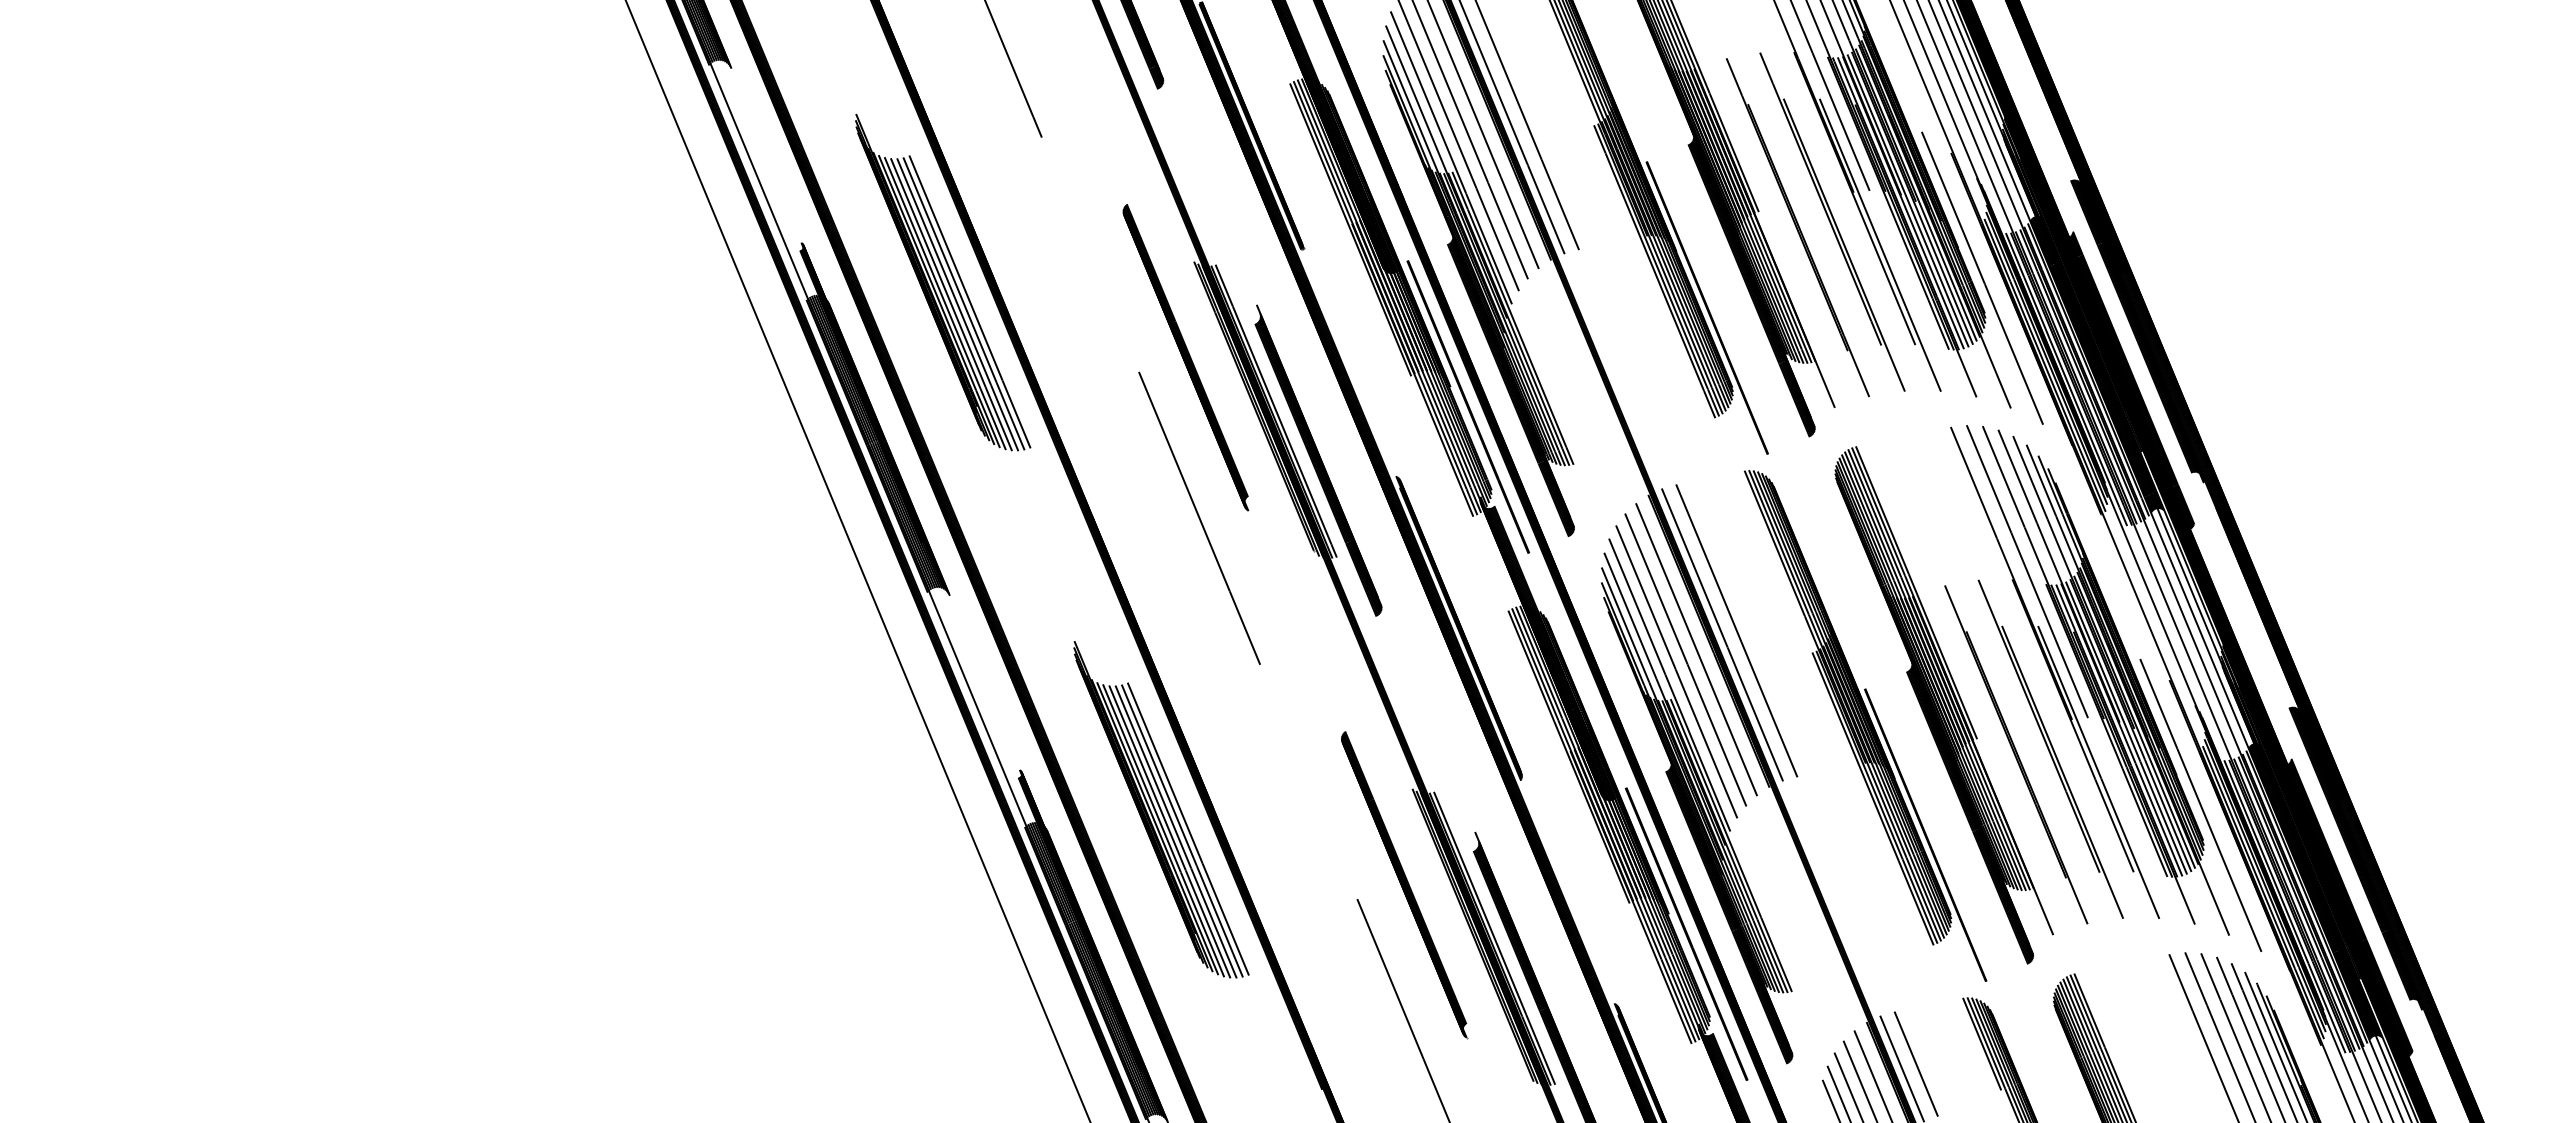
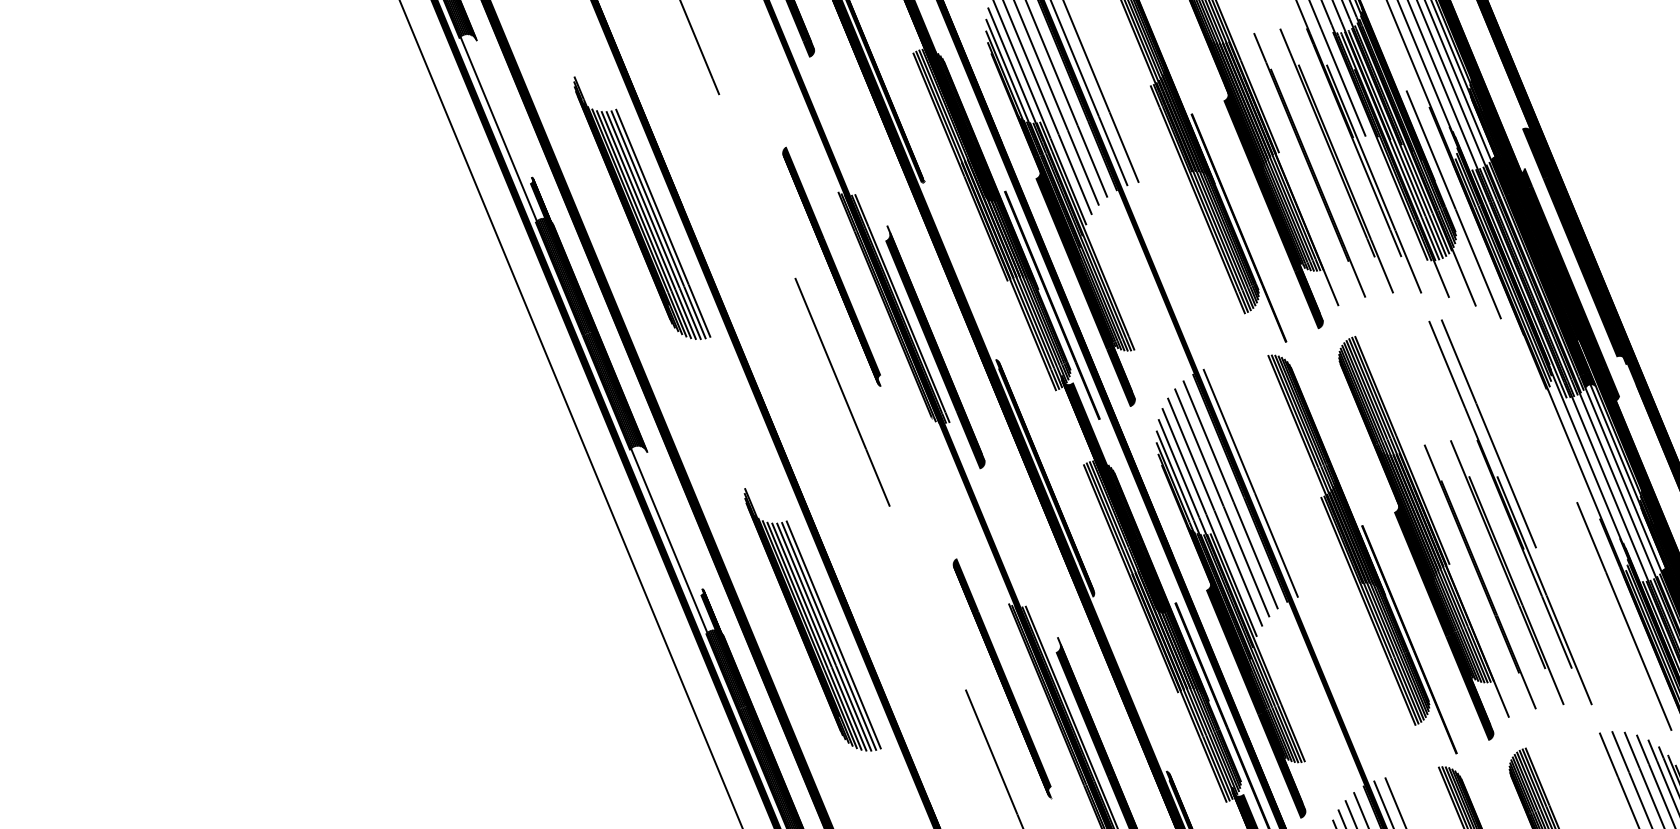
line: (1736, 630) -> (1261, 479), removed
part: (2105, 680) -> (1549, 518), removed

